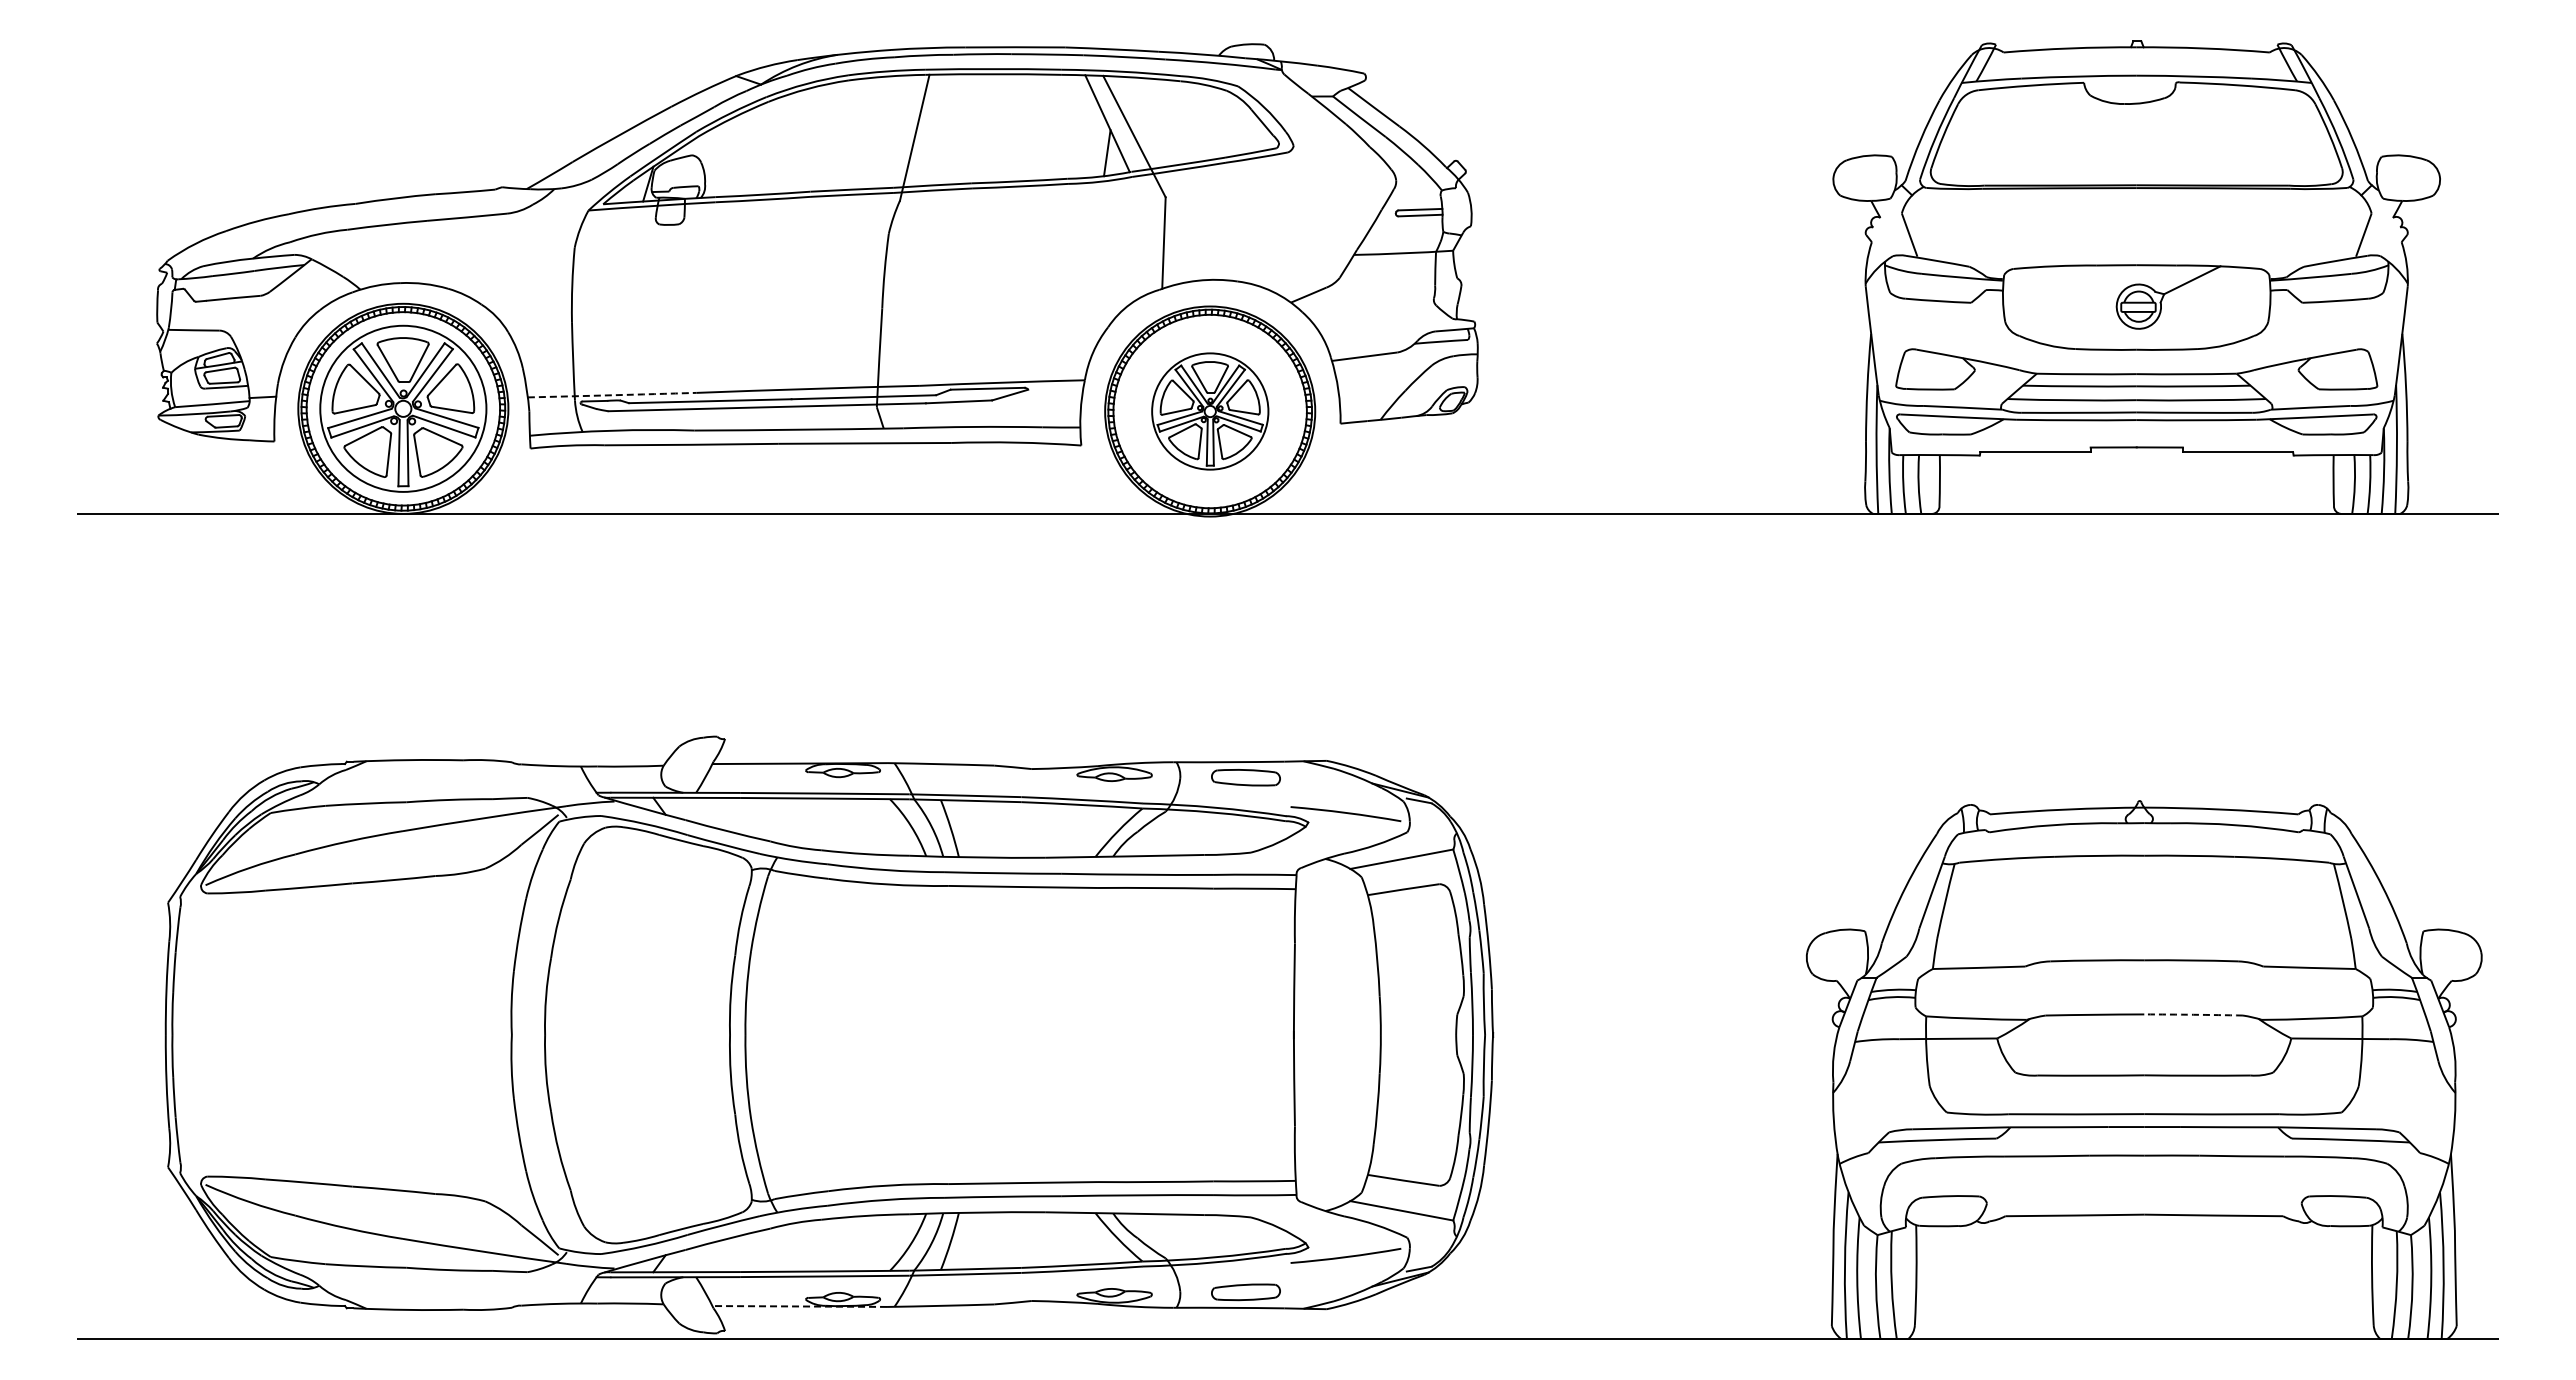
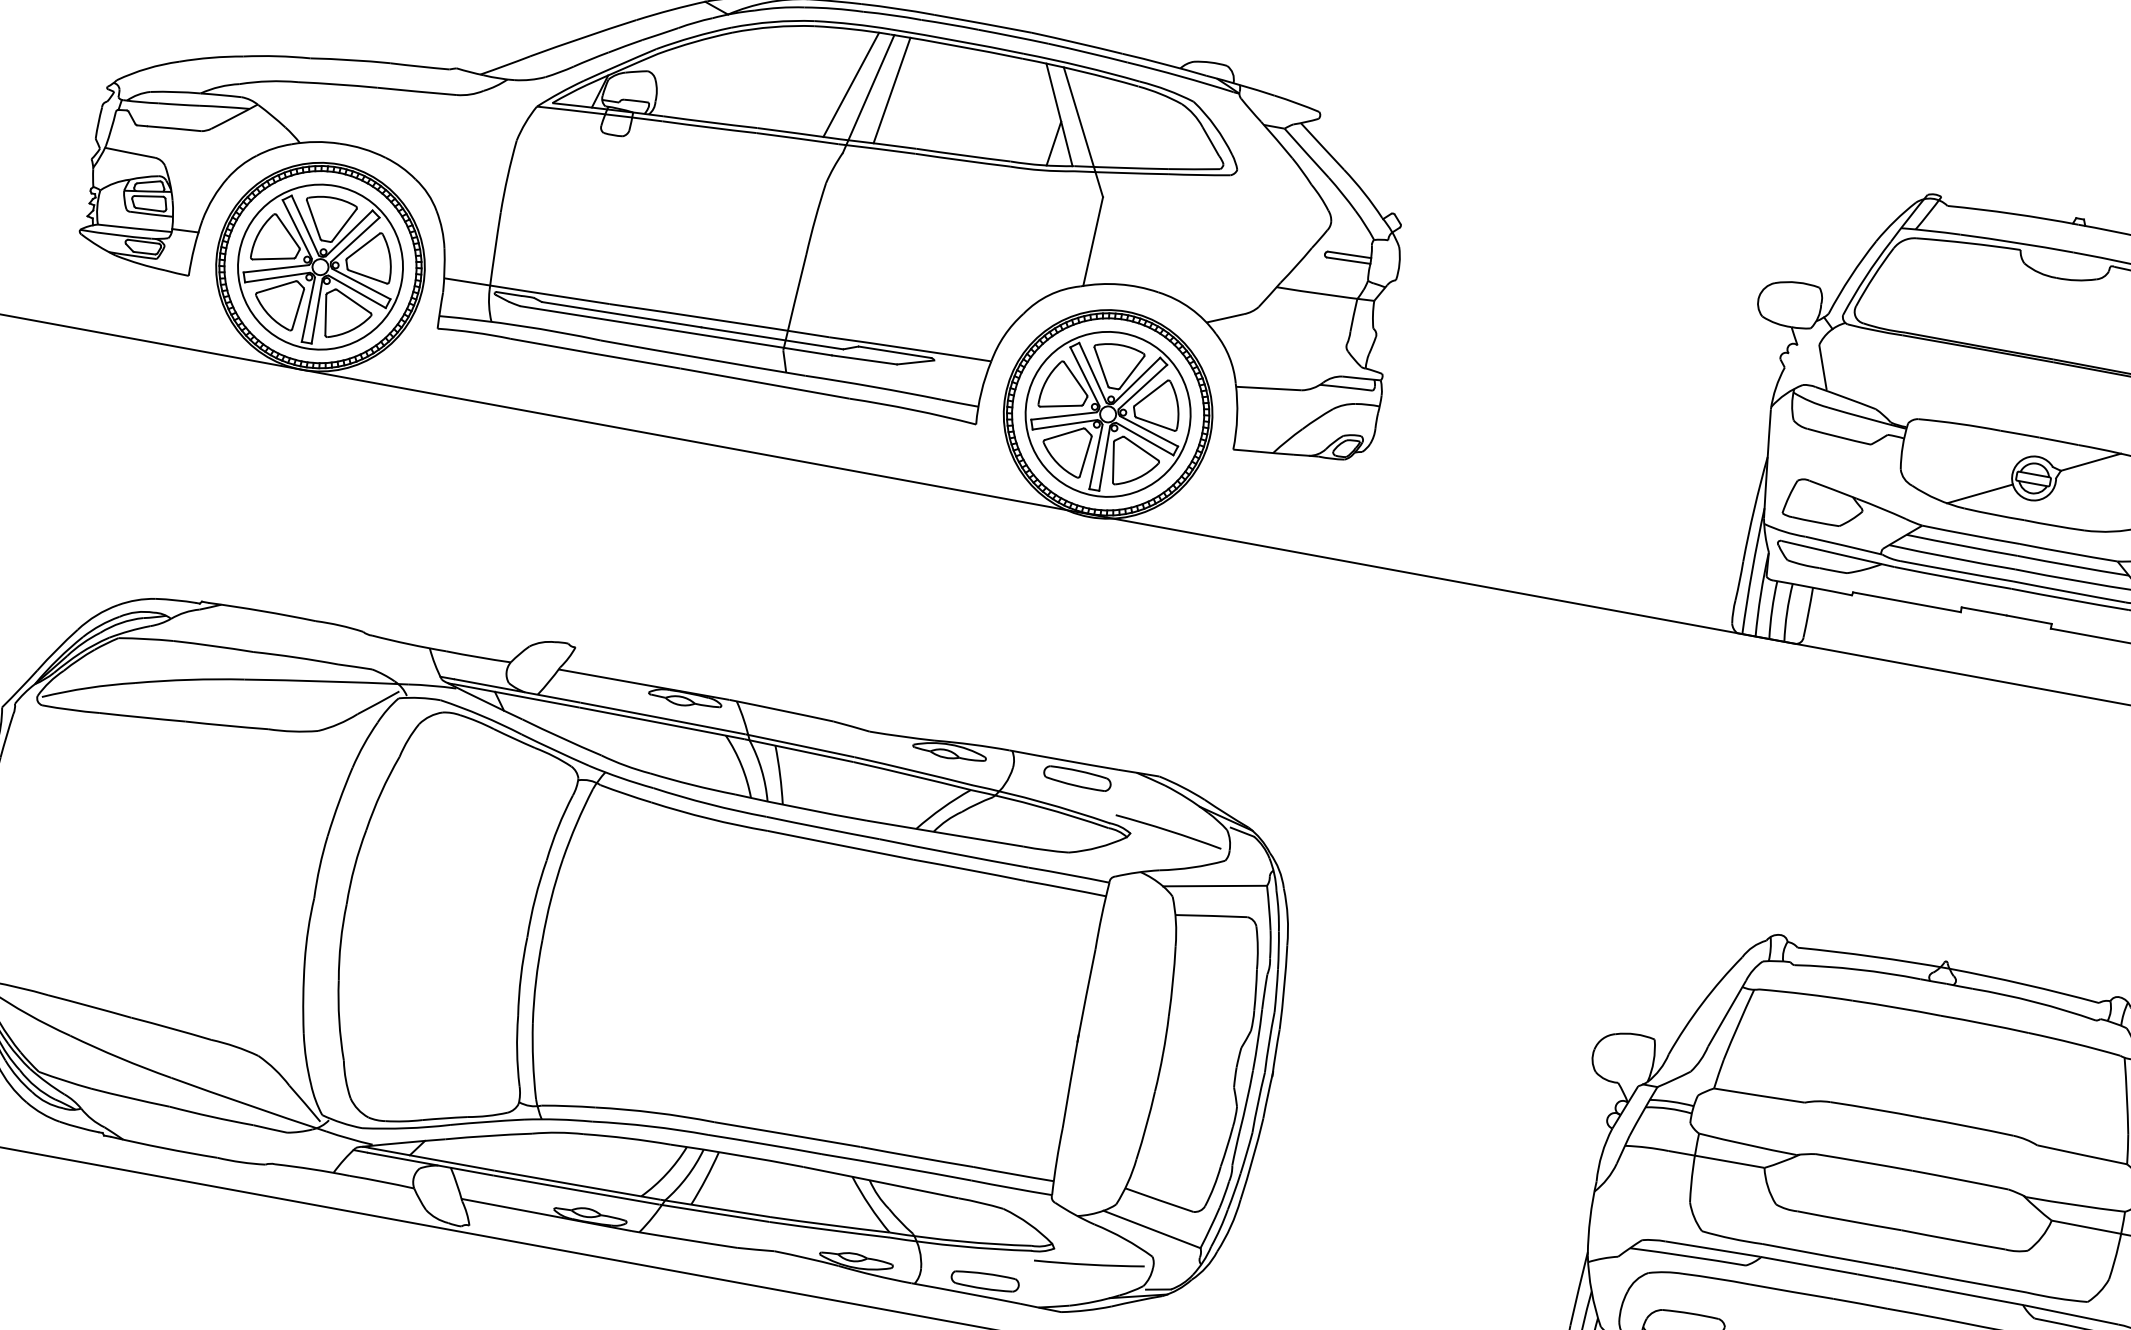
line: (936, 129) -> (891, 89), added
line: (895, 131) -> (850, 84), added
line: (2088, 331) -> (1980, 493), added
arc: (612, 395) -> (527, 291), dashed -> solid
part: (1210, 411) -> (1108, 414), size x1.43
arc: (2193, 1014) -> (1960, 1179), dashed -> solid
arc: (799, 1306) -> (546, 1214), dashed -> solid

